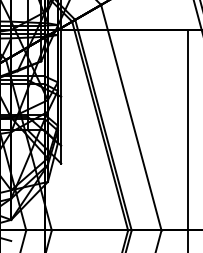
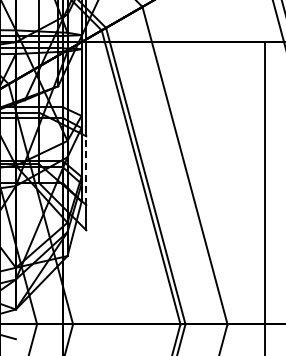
line: (61, 121) -> (86, 170), solid -> dashed

